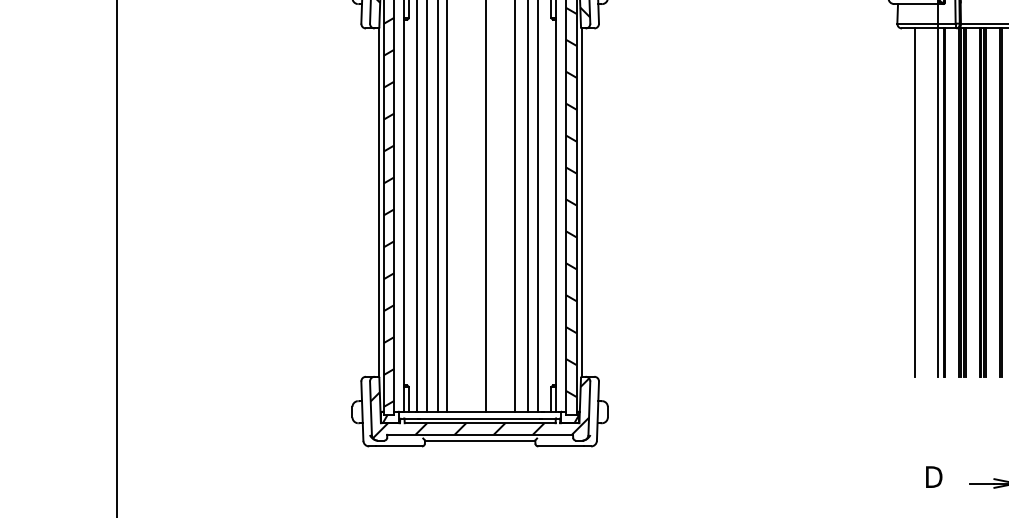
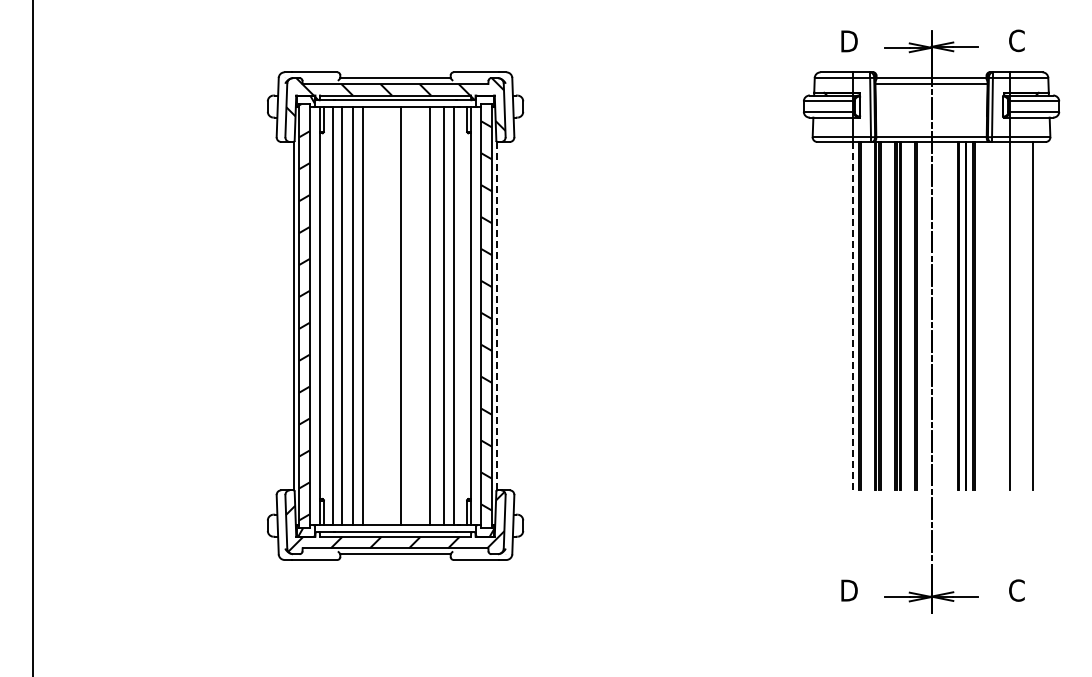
line: (582, 202) -> (497, 316), solid -> dashed
line: (914, 202) -> (829, 316), removed
line: (938, 202) -> (853, 316), solid -> dashed

